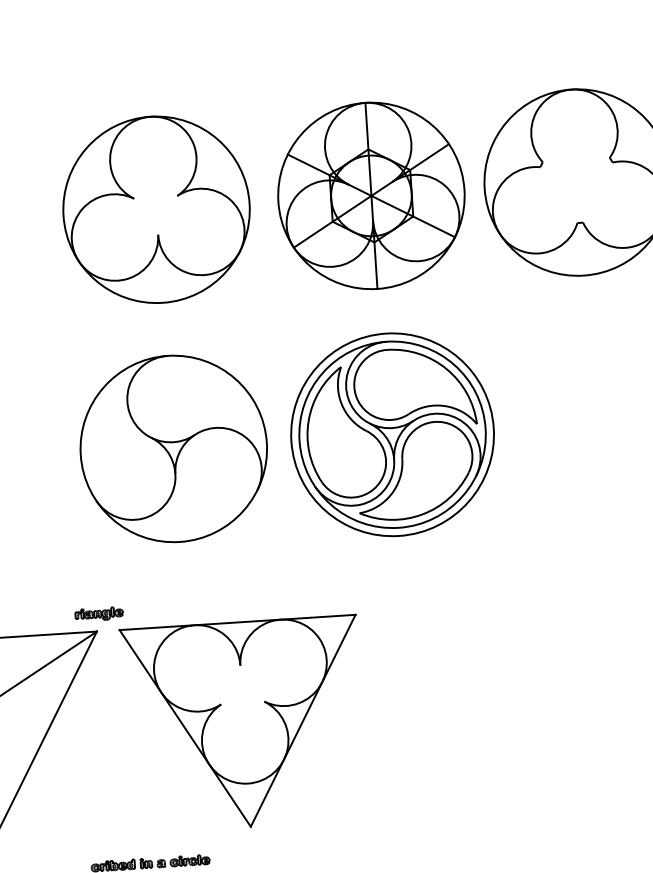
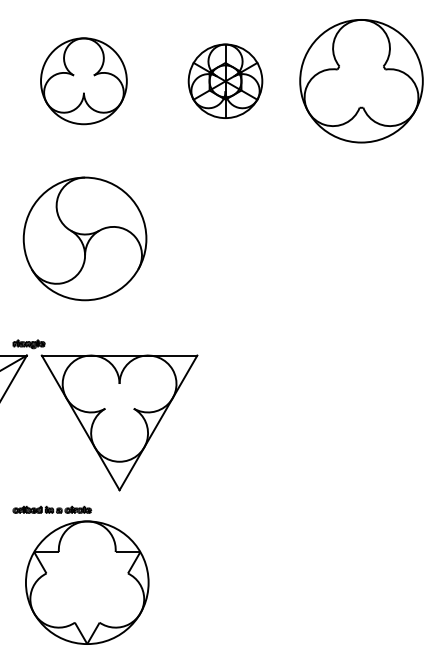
part: (371, 196) -> (225, 81), size x0.6
part: (155, 210) -> (83, 81), size x0.7
part: (391, 434) -> (228, 238), removed

